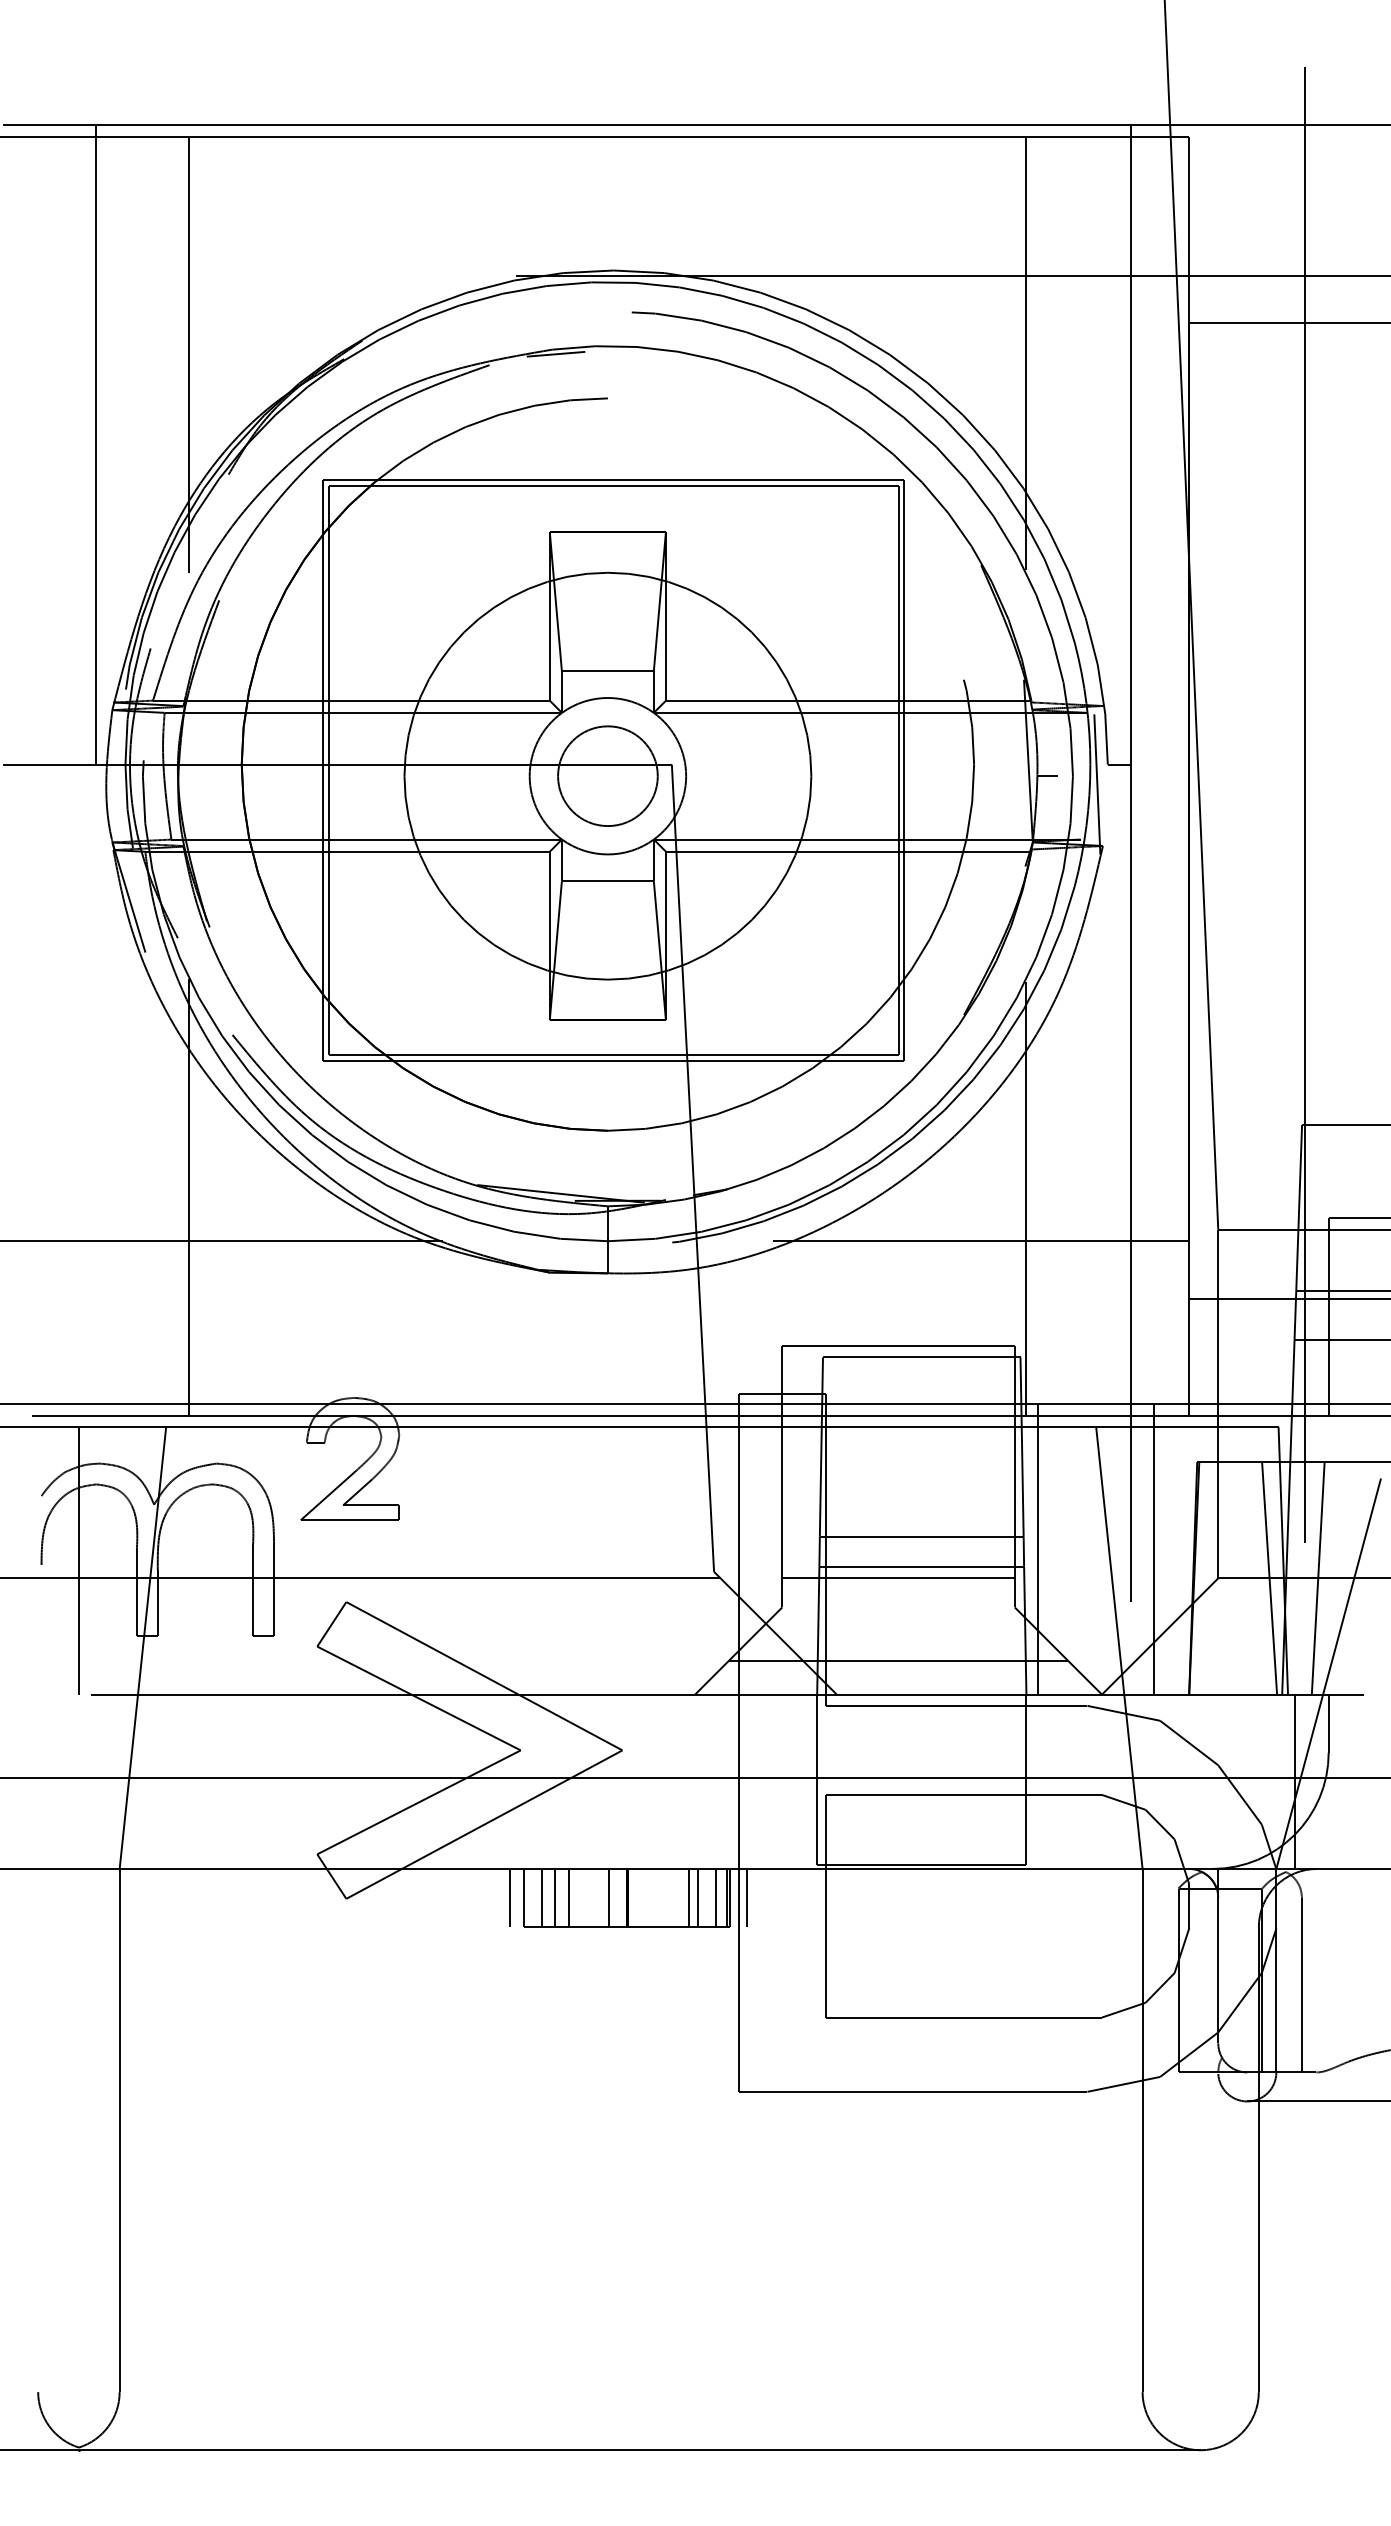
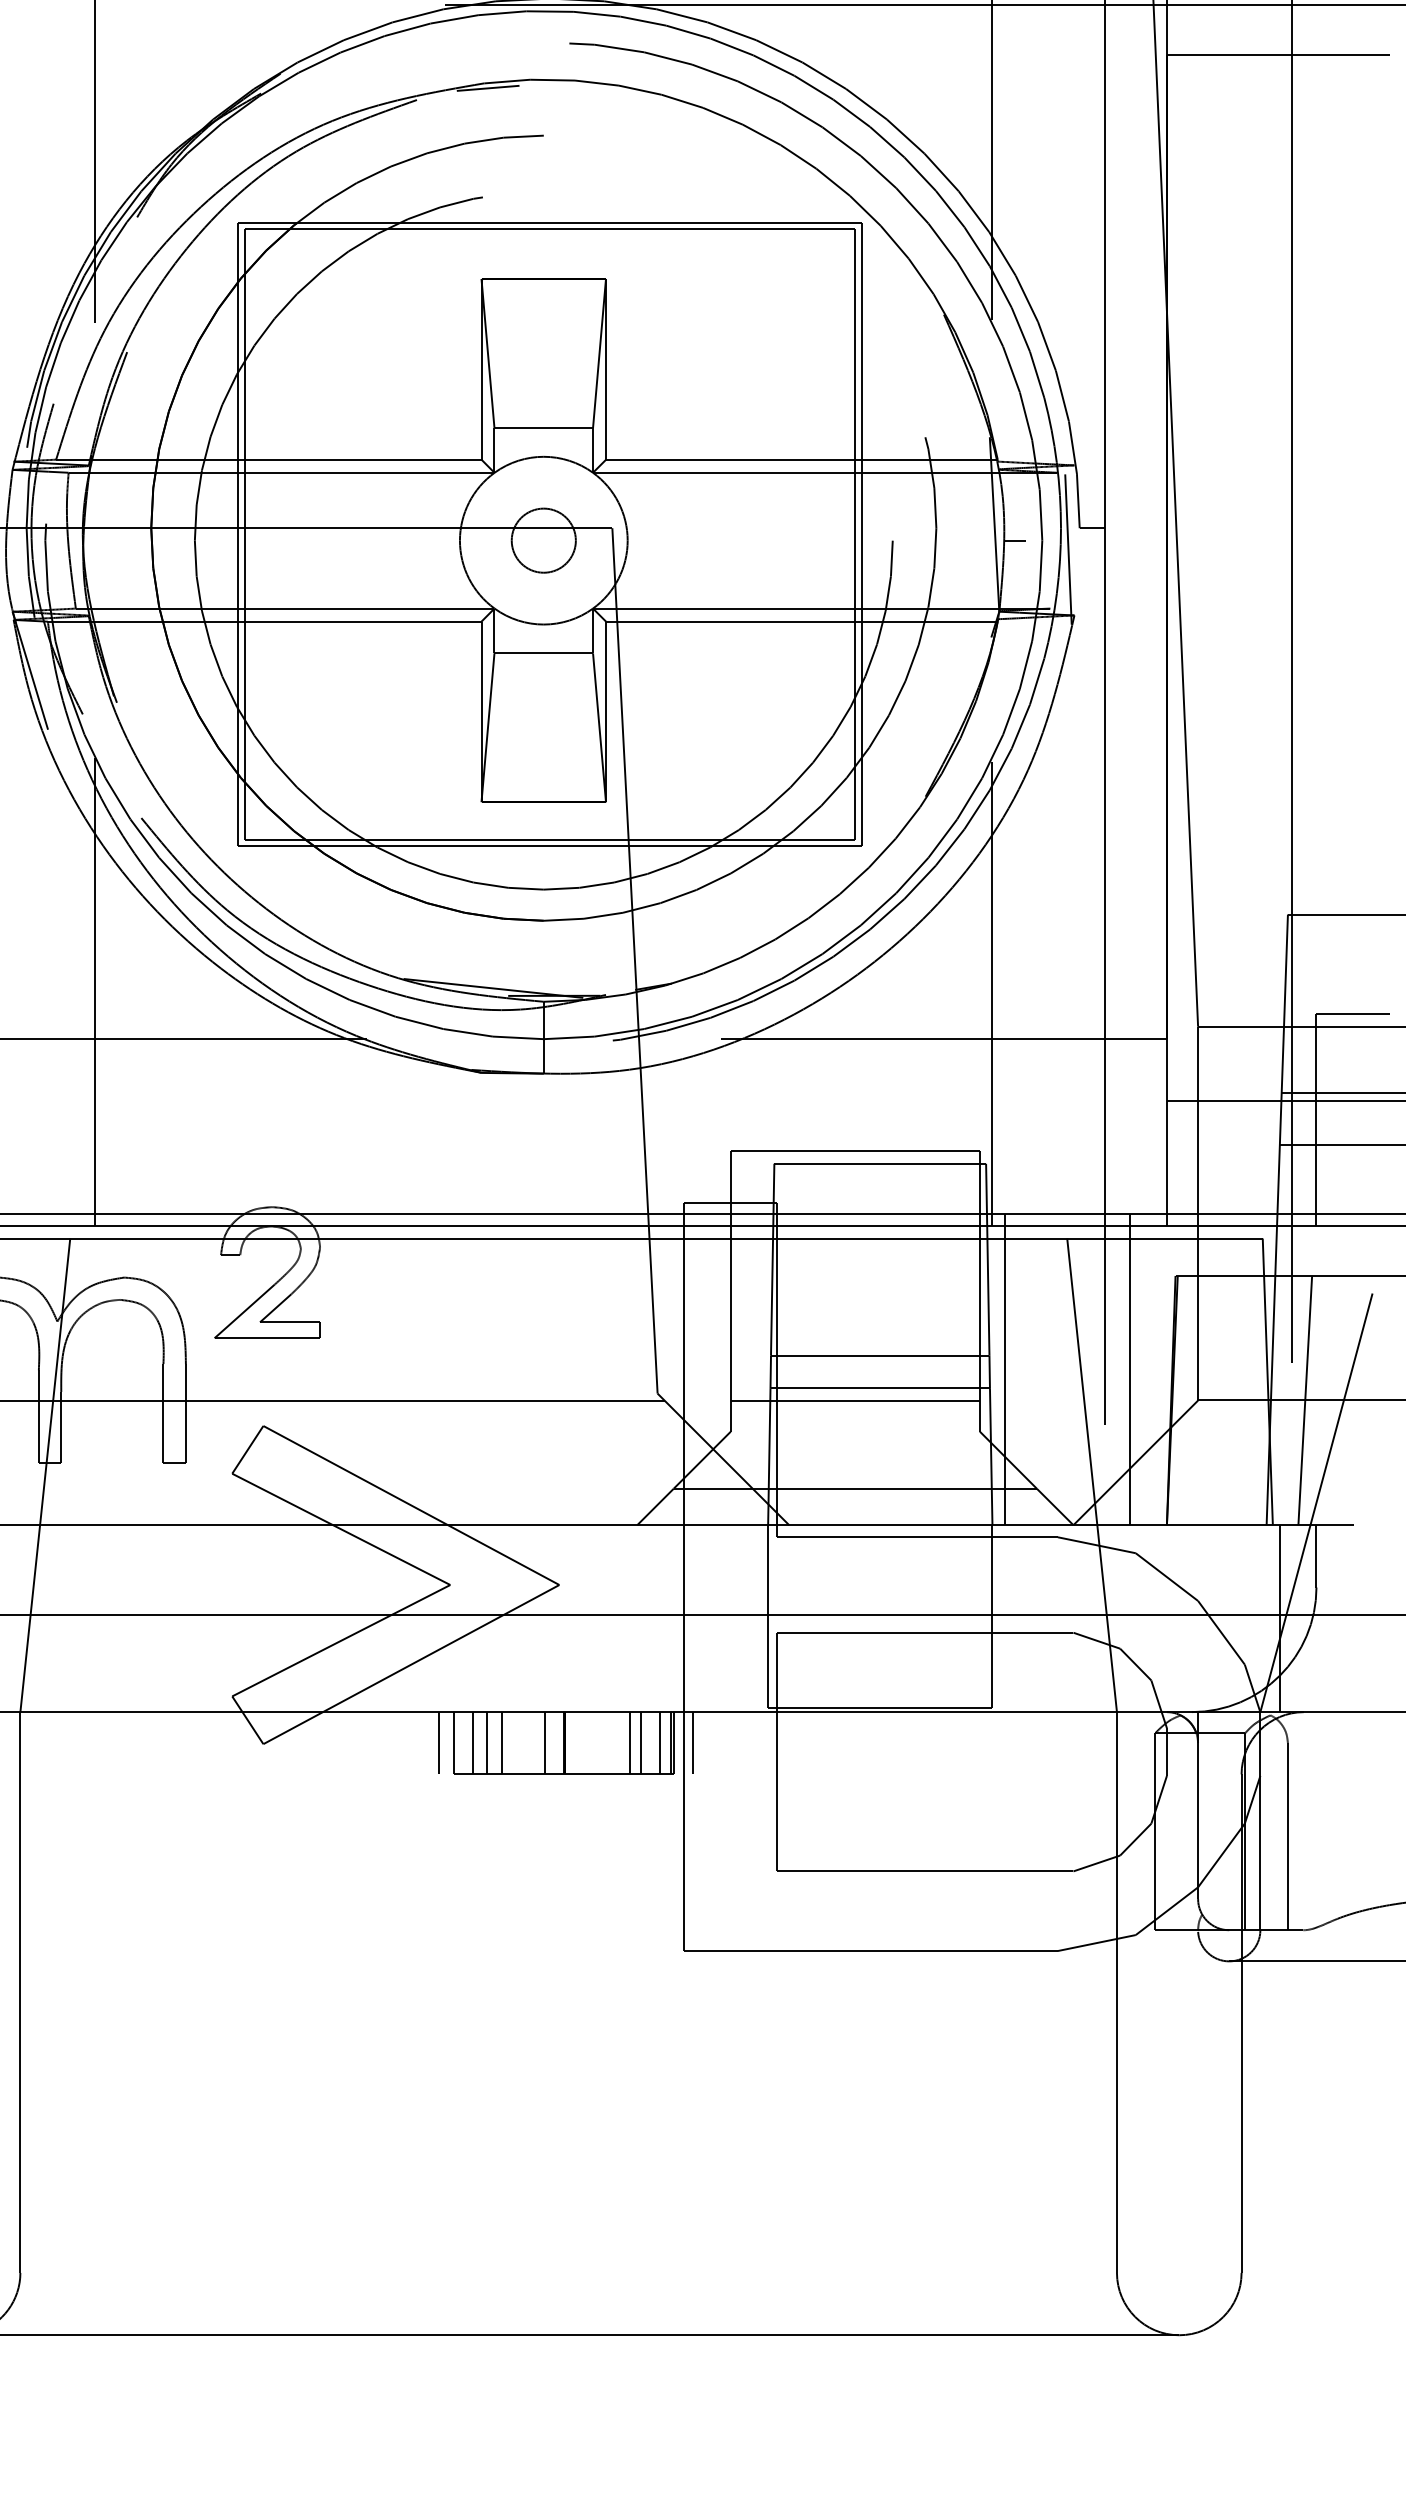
circle: (607, 775) -> (543, 539), size x1.6
circle: (607, 776) -> (543, 540), size x0.6
line: (1269, 1578) -> (1253, 1400), removed

